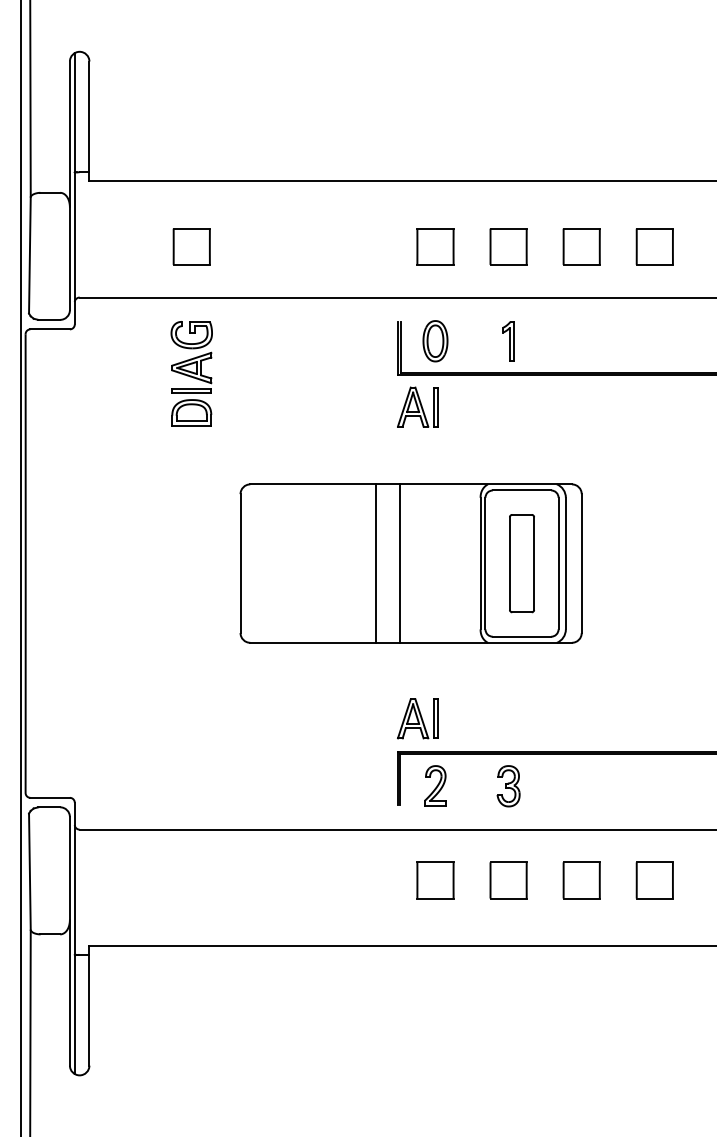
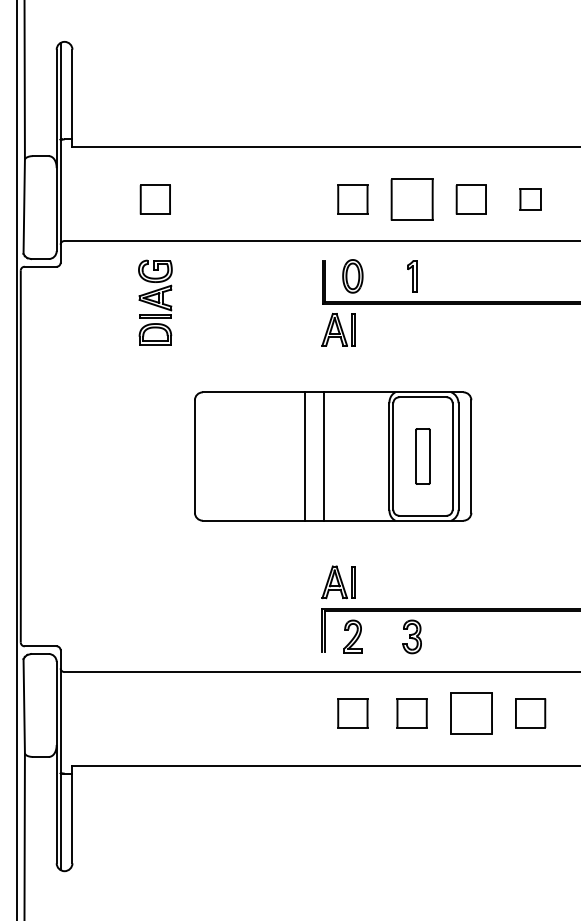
part: (507, 246) -> (411, 199), size x1.4
part: (654, 246) -> (530, 199), size x0.7
part: (521, 563) -> (422, 456), size x0.7
part: (580, 880) -> (470, 713), size x1.4

